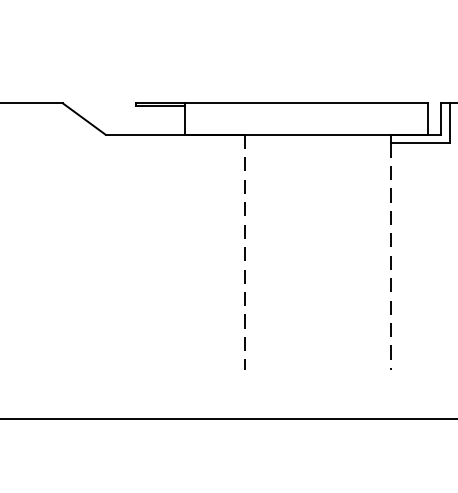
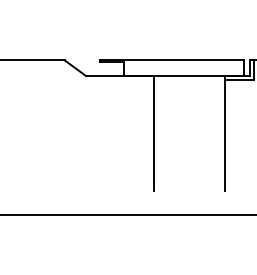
line: (244, 252) -> (153, 133), dashed -> solid
line: (391, 256) -> (225, 135), dashed -> solid

